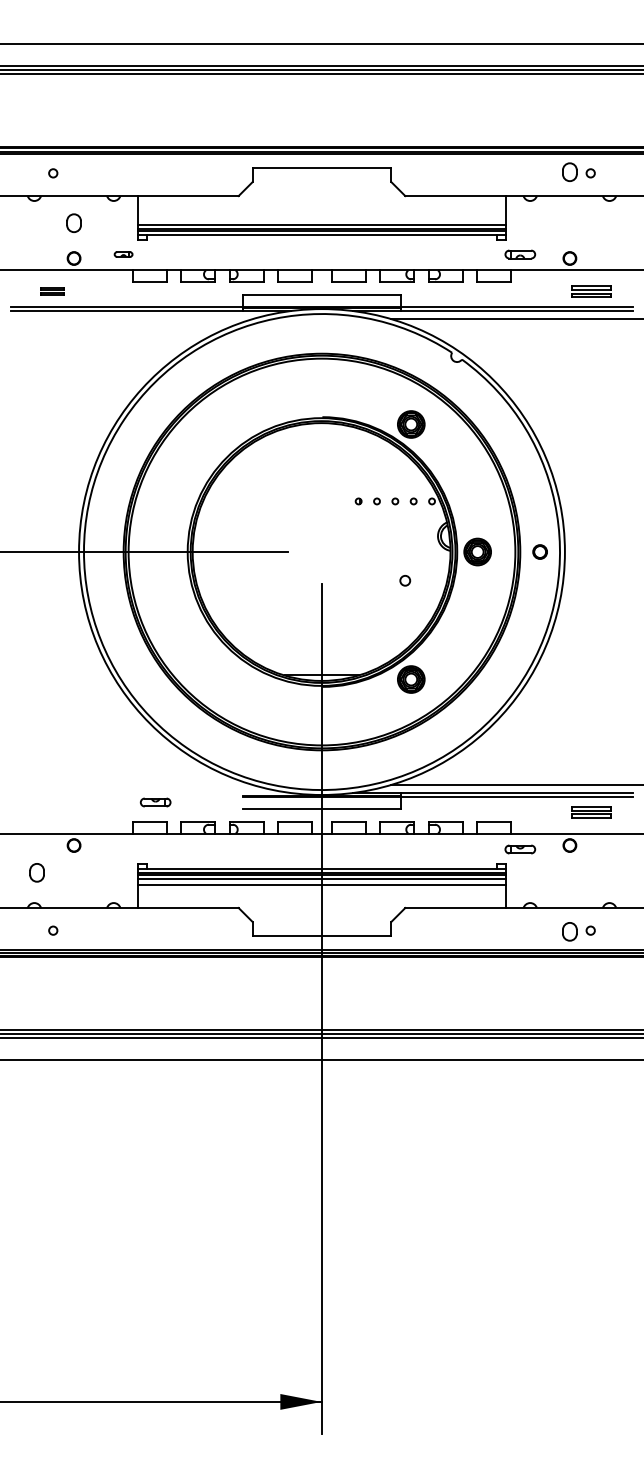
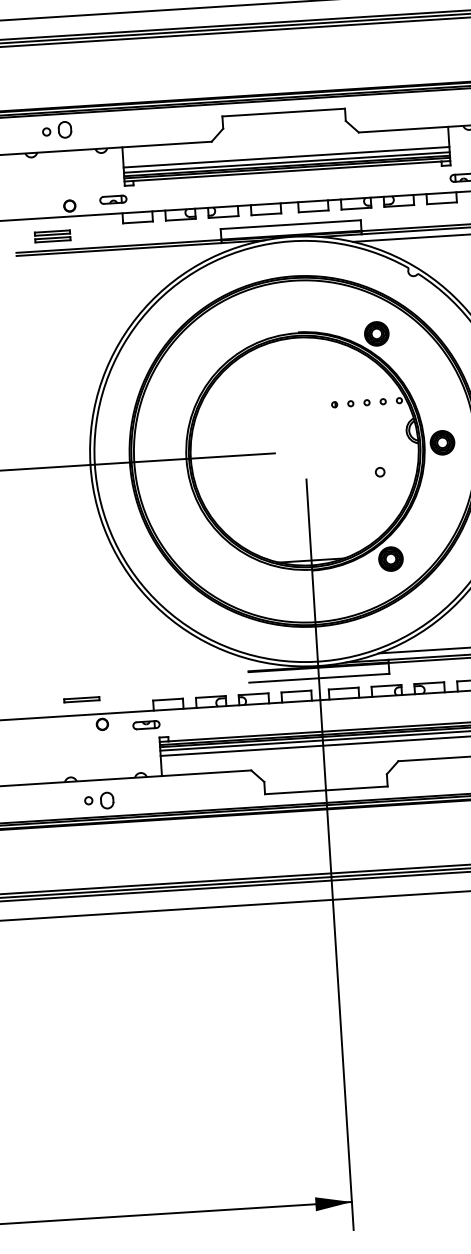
line: (321, 218) -> (286, 156), added
part: (73, 222) -> (64, 129), moved
part: (123, 254) -> (113, 199), size x1.67
part: (52, 291) -> (52, 236), size x1.67
part: (155, 802) -> (146, 725), moved
part: (52, 815) -> (81, 699), added
part: (36, 872) -> (106, 800), moved

